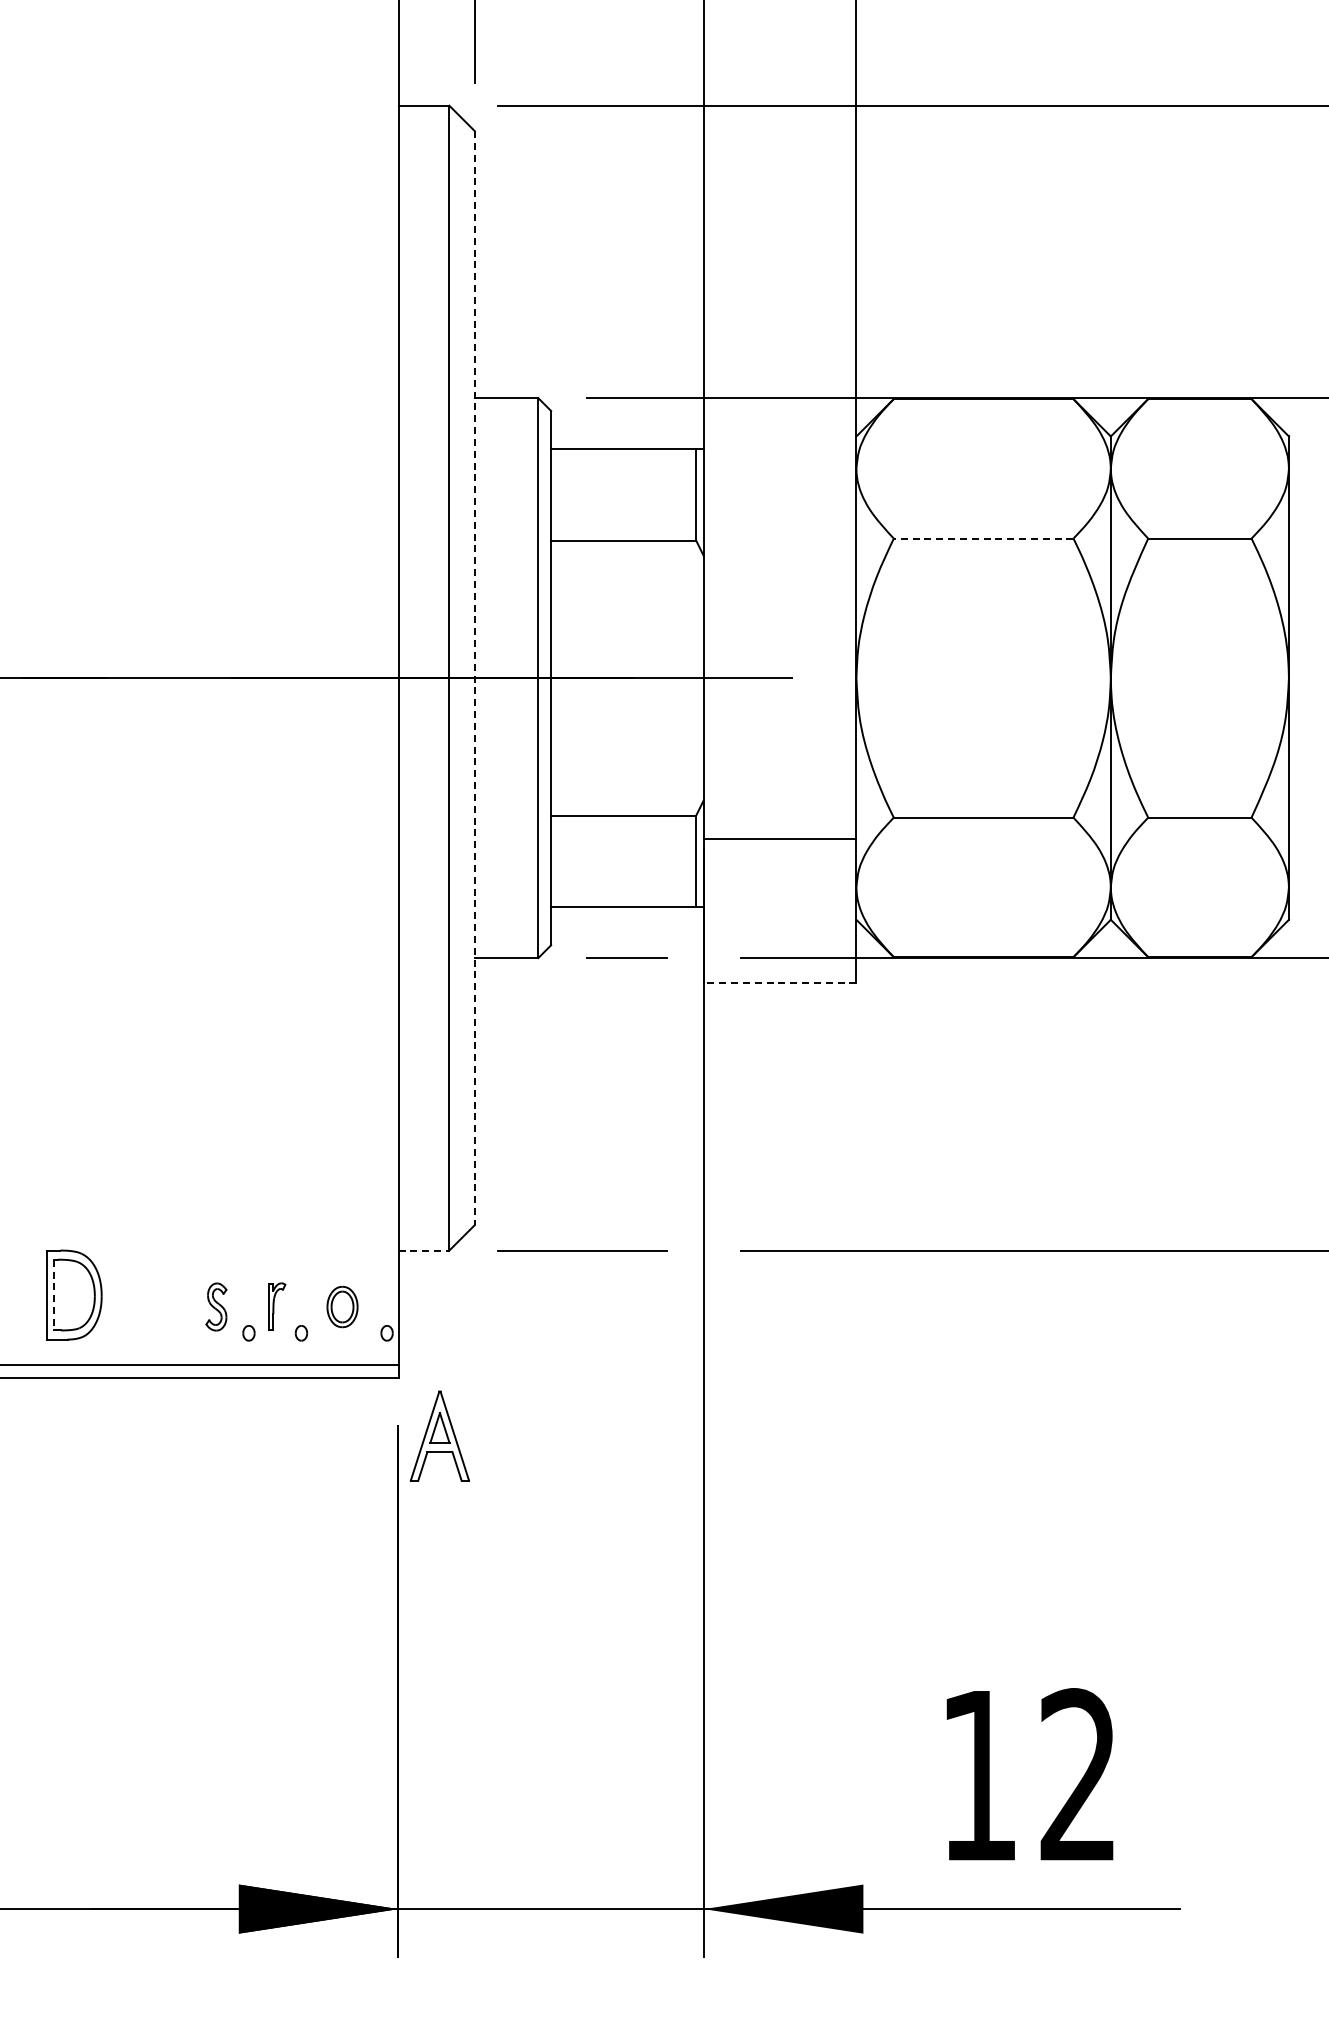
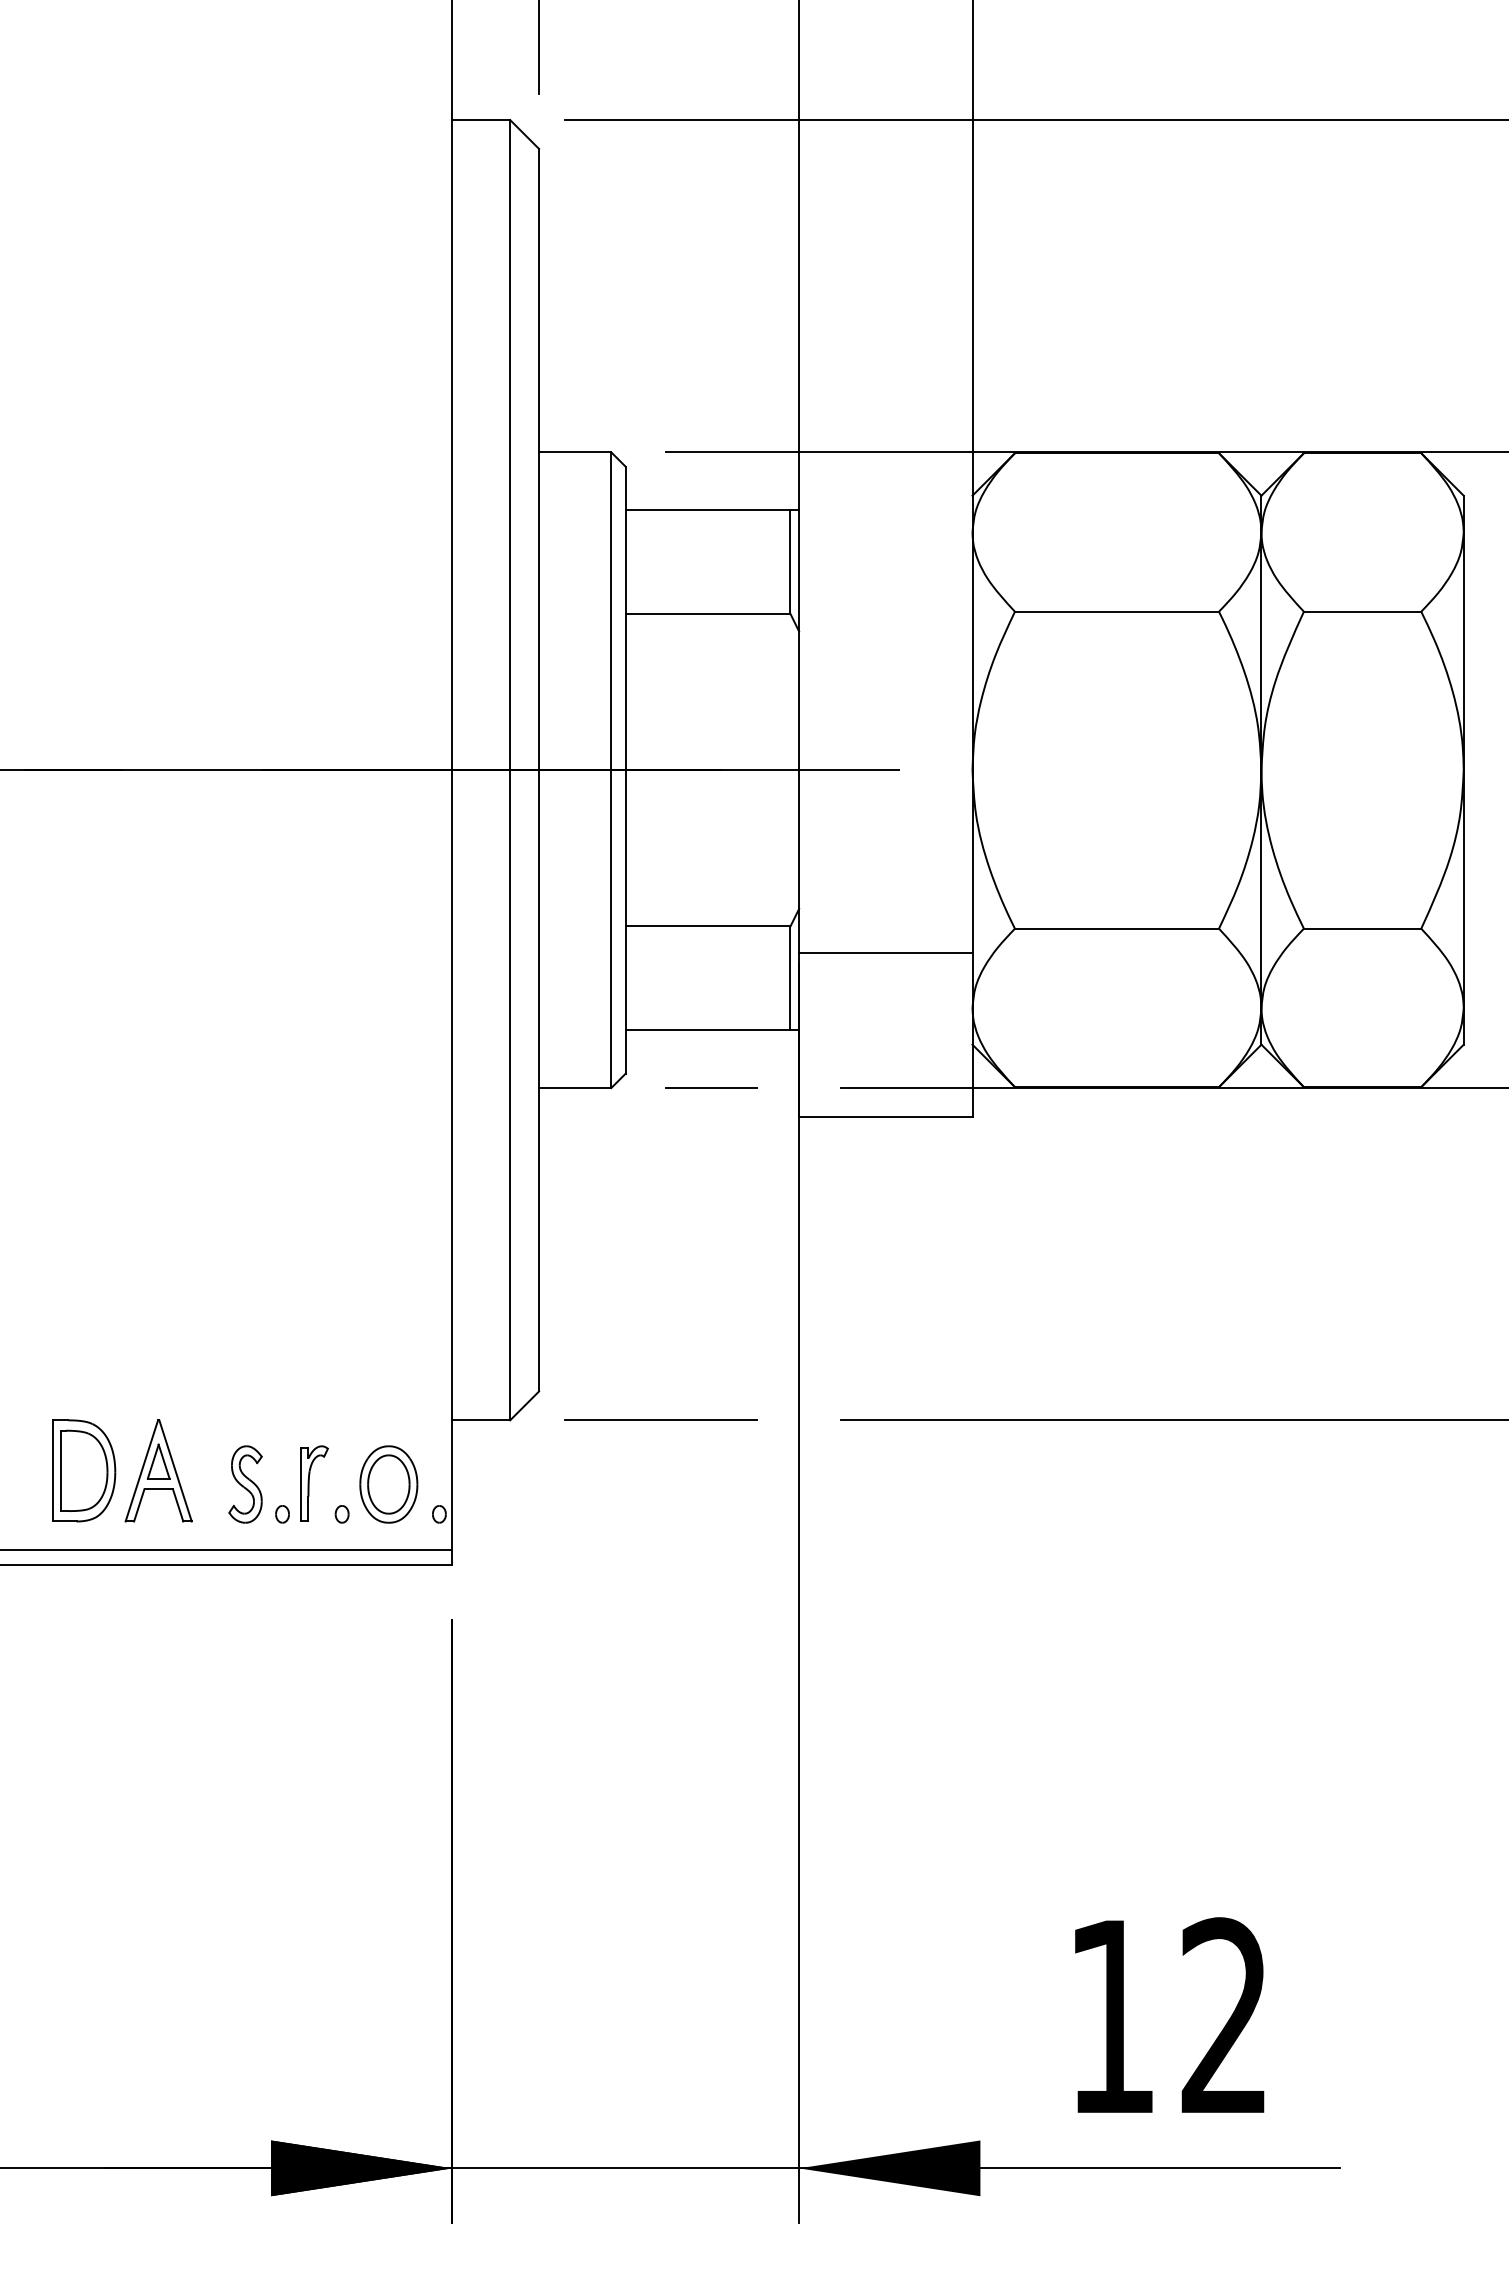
line: (983, 538) -> (1116, 611), dashed -> solid
line: (474, 678) -> (538, 770), dashed -> solid
line: (779, 983) -> (885, 1117), dashed -> solid
line: (424, 1250) -> (481, 1420), dashed -> solid
line: (53, 1295) -> (60, 1471), dashed -> solid
part: (216, 1306) -> (245, 1483), size x1.43
part: (276, 1306) -> (313, 1483), size x1.43
part: (342, 1306) -> (388, 1483), size x1.67
part: (439, 1435) -> (158, 1470), moved

